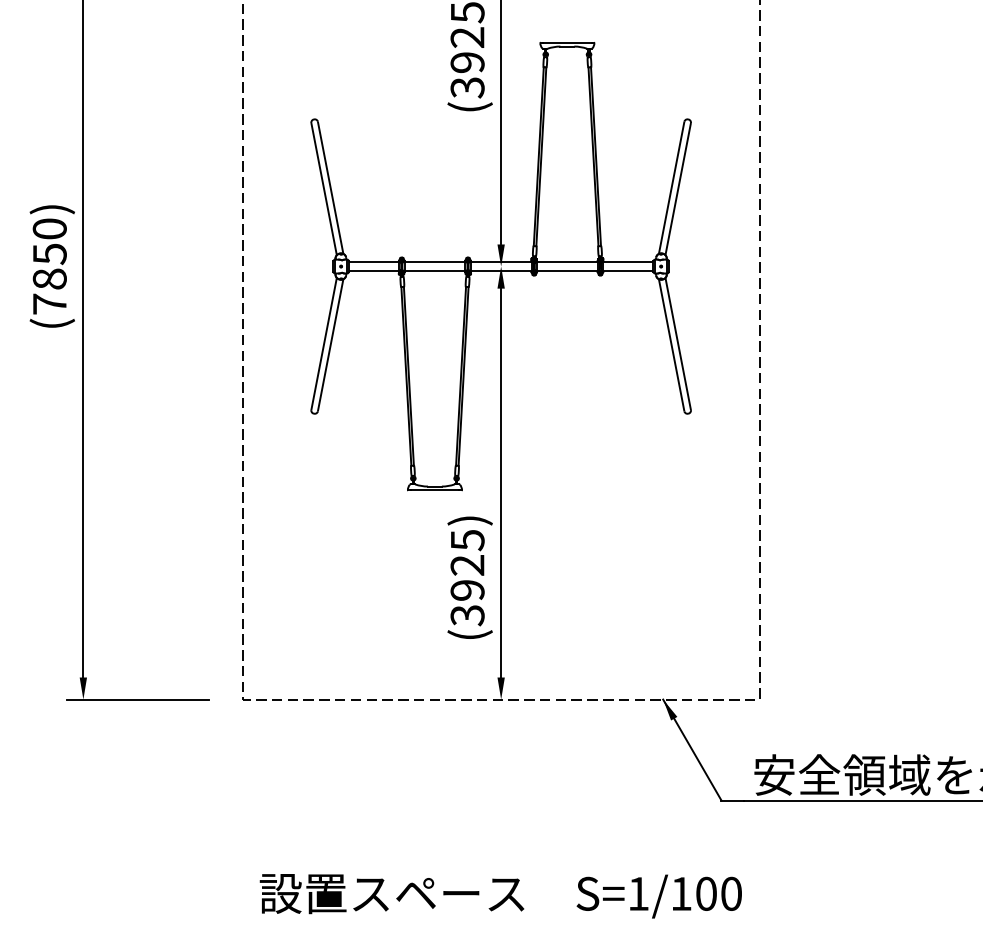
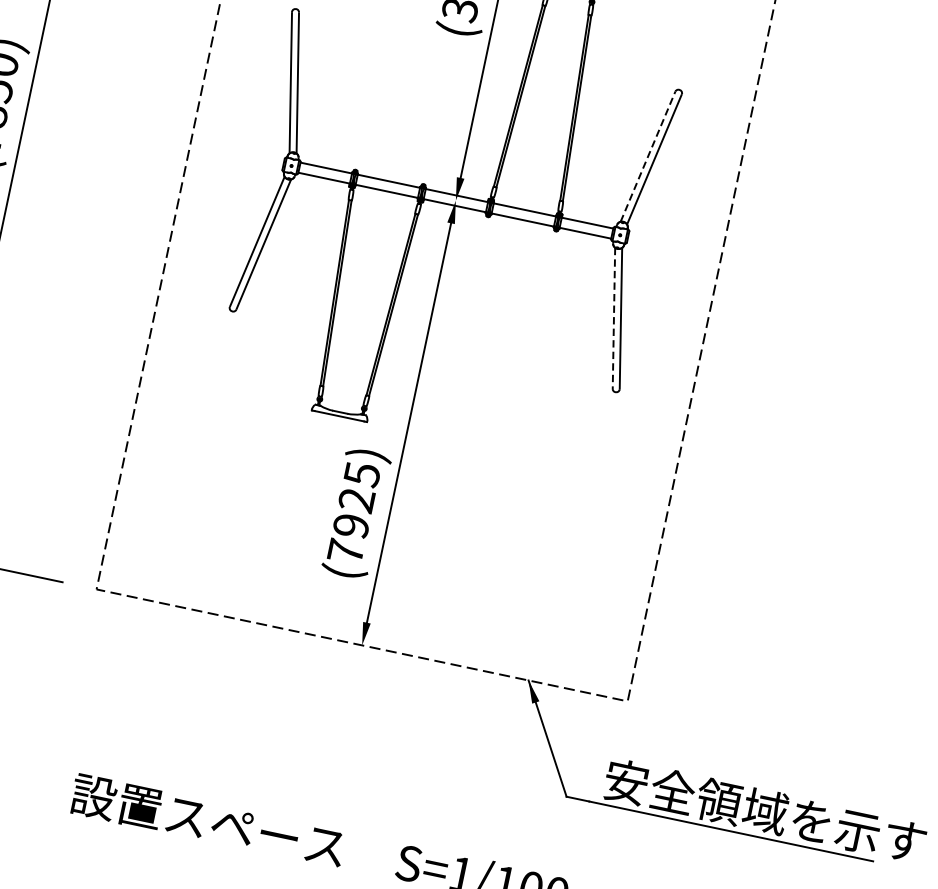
line: (671, 187) -> (647, 156), solid -> dashed
line: (671, 345) -> (613, 318), solid -> dashed
text: (467, 615) -> (345, 551), (3925) -> (7925)

